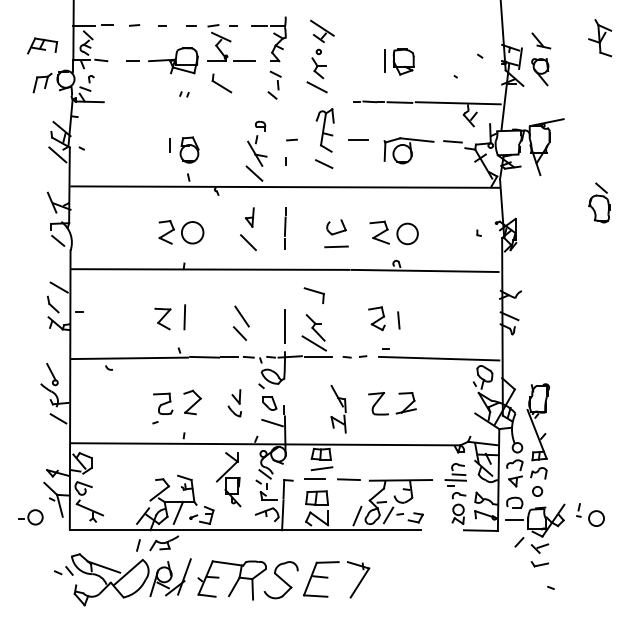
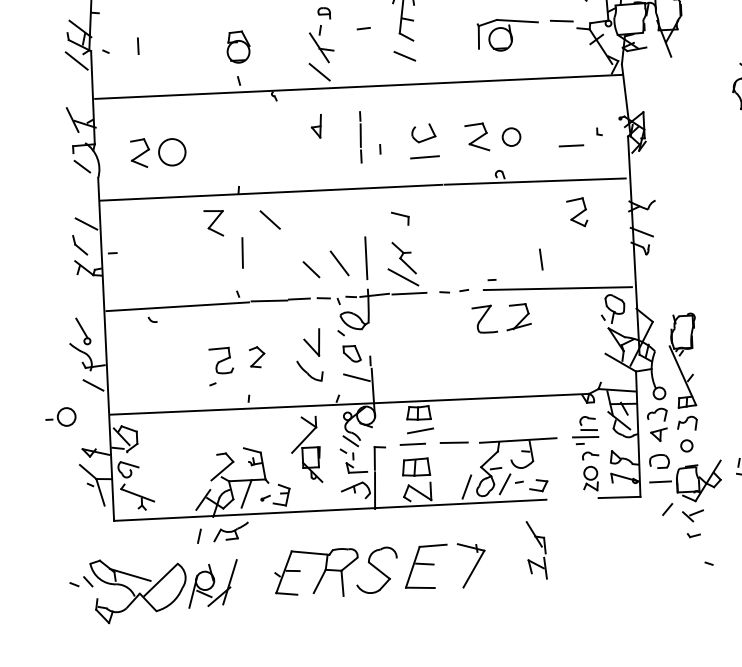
line: (358, 139) -> (570, 144), moved
line: (169, 145) -> (137, 46), moved
line: (285, 161) -> (380, 149), moved
part: (181, 232) -> (158, 152), moved
circle: (407, 233) -> (511, 136), size x0.7
line: (248, 242) -> (270, 219), moved
part: (313, 295) -> (399, 218), size x0.7
line: (241, 316) -> (338, 263), moved
part: (162, 318) -> (213, 222), moved
part: (376, 318) -> (576, 212), moved
line: (398, 320) -> (540, 259), moved
part: (192, 402) -> (257, 357), size x0.7
part: (234, 403) -> (308, 355), size x1.6
part: (338, 408) -> (536, 549), moved
part: (396, 412) -> (507, 329), moved
part: (30, 517) -> (60, 417), moved
part: (539, 564) -> (693, 535), size x0.6
part: (122, 579) -> (153, 589), moved

